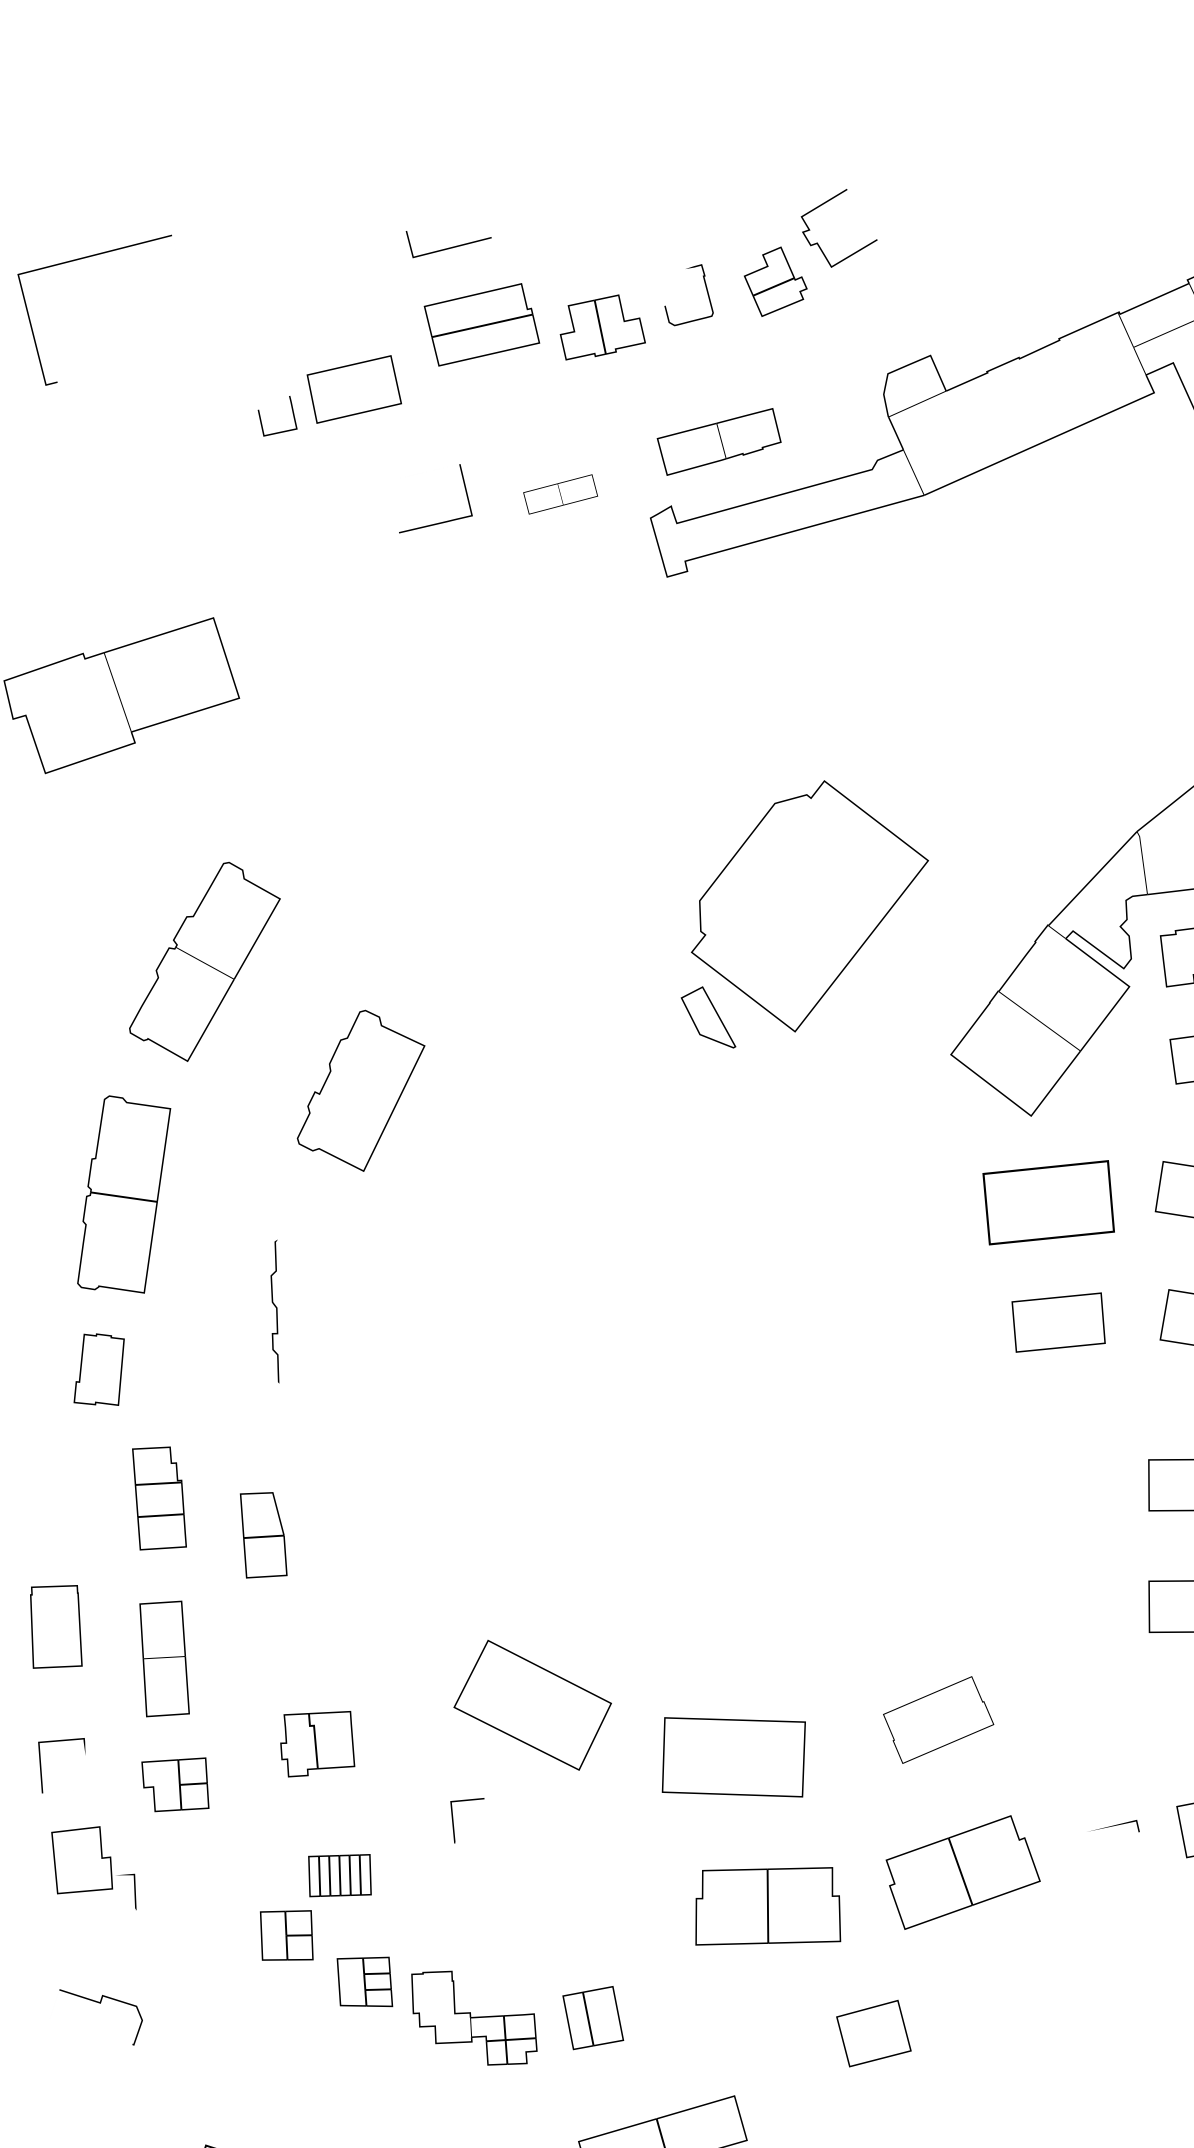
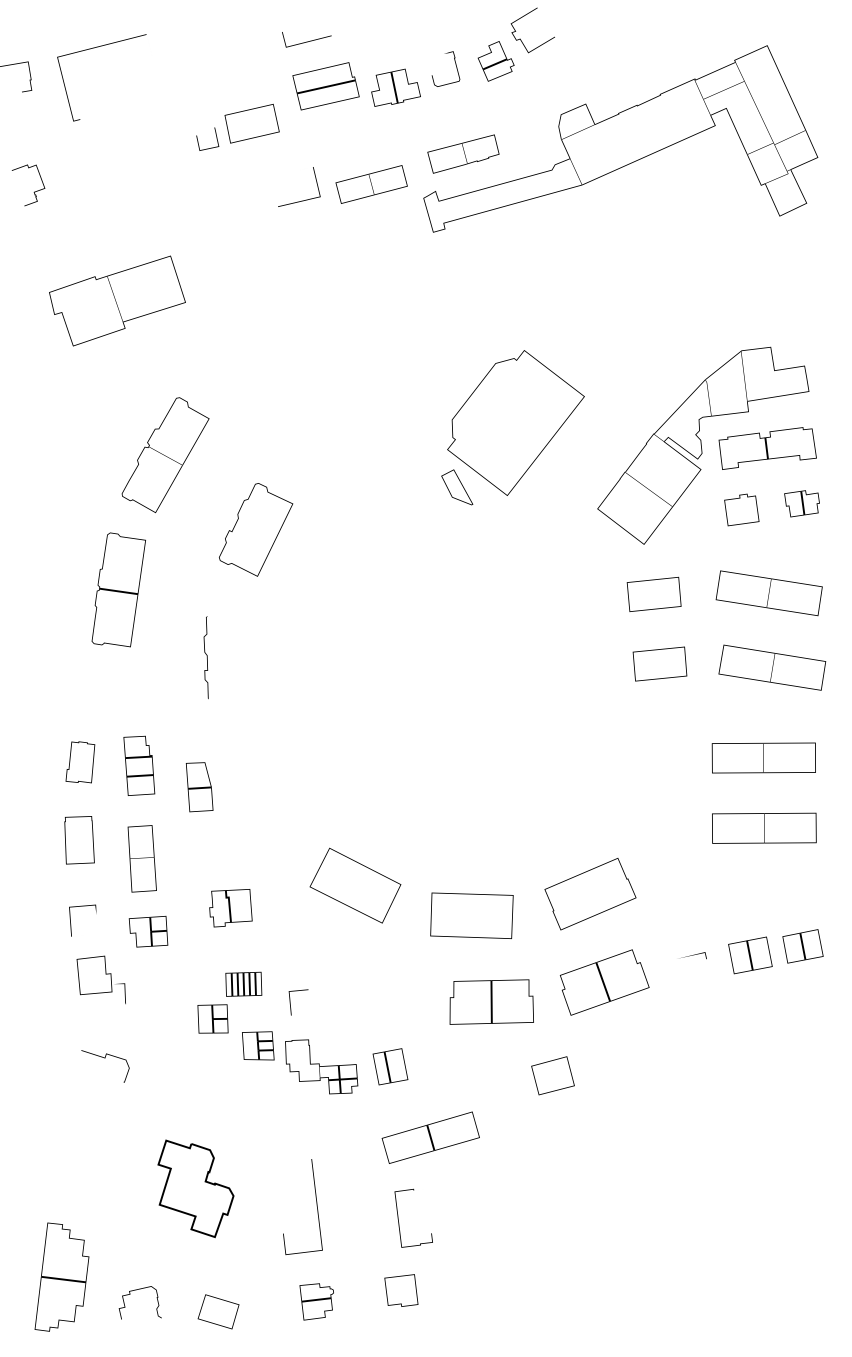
part: (560, 494) -> (371, 184), size x1.67
part: (1047, 1200) -> (653, 593), size x0.71
part: (99, 1369) -> (80, 762), moved
part: (938, 1720) -> (590, 894), size x1.43
part: (453, 1820) -> (290, 1002), moved

